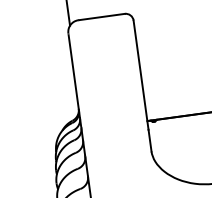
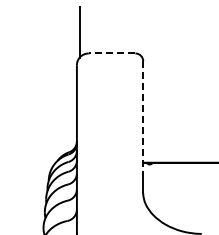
line: (101, 17) -> (111, 53), solid -> dashed
line: (141, 75) -> (143, 116), solid -> dashed

